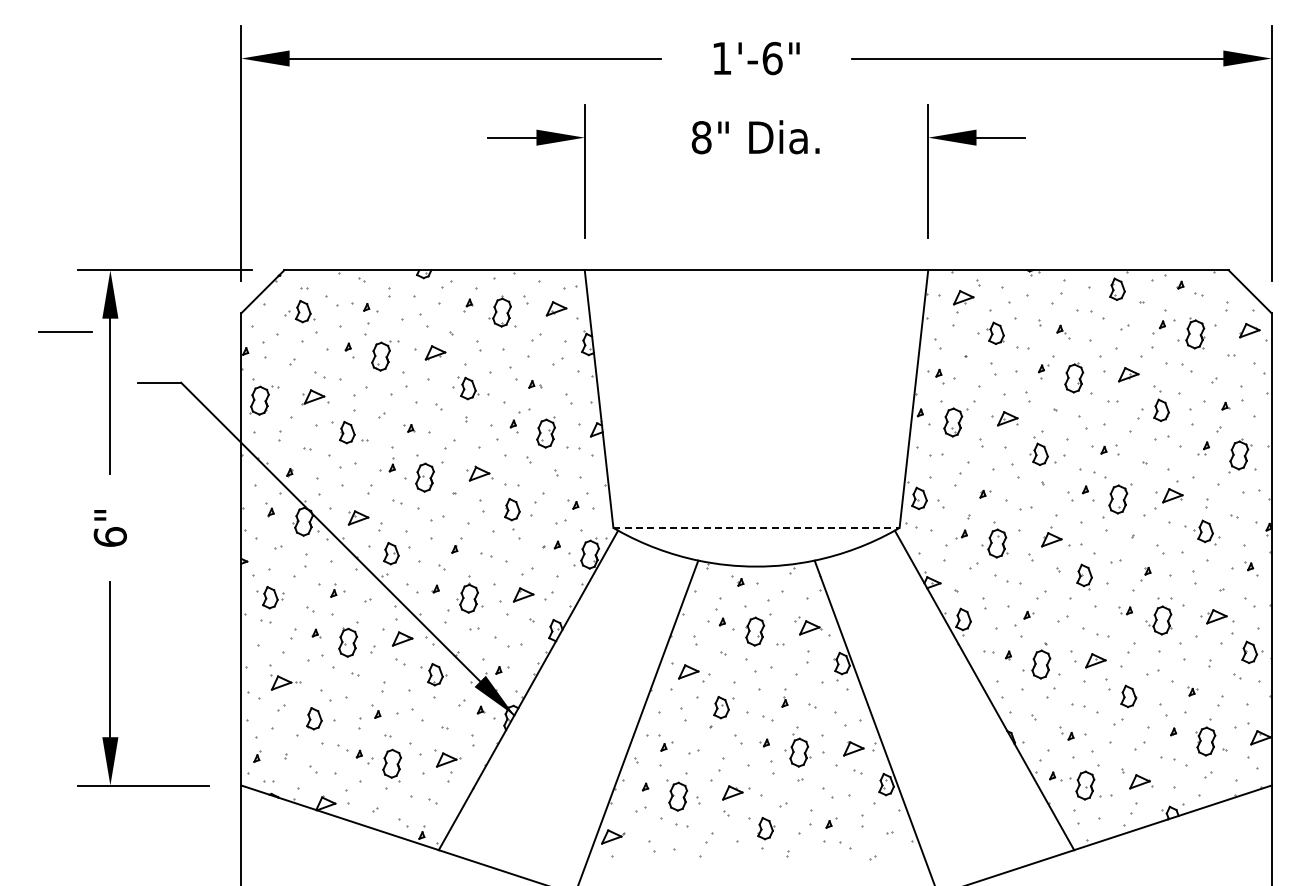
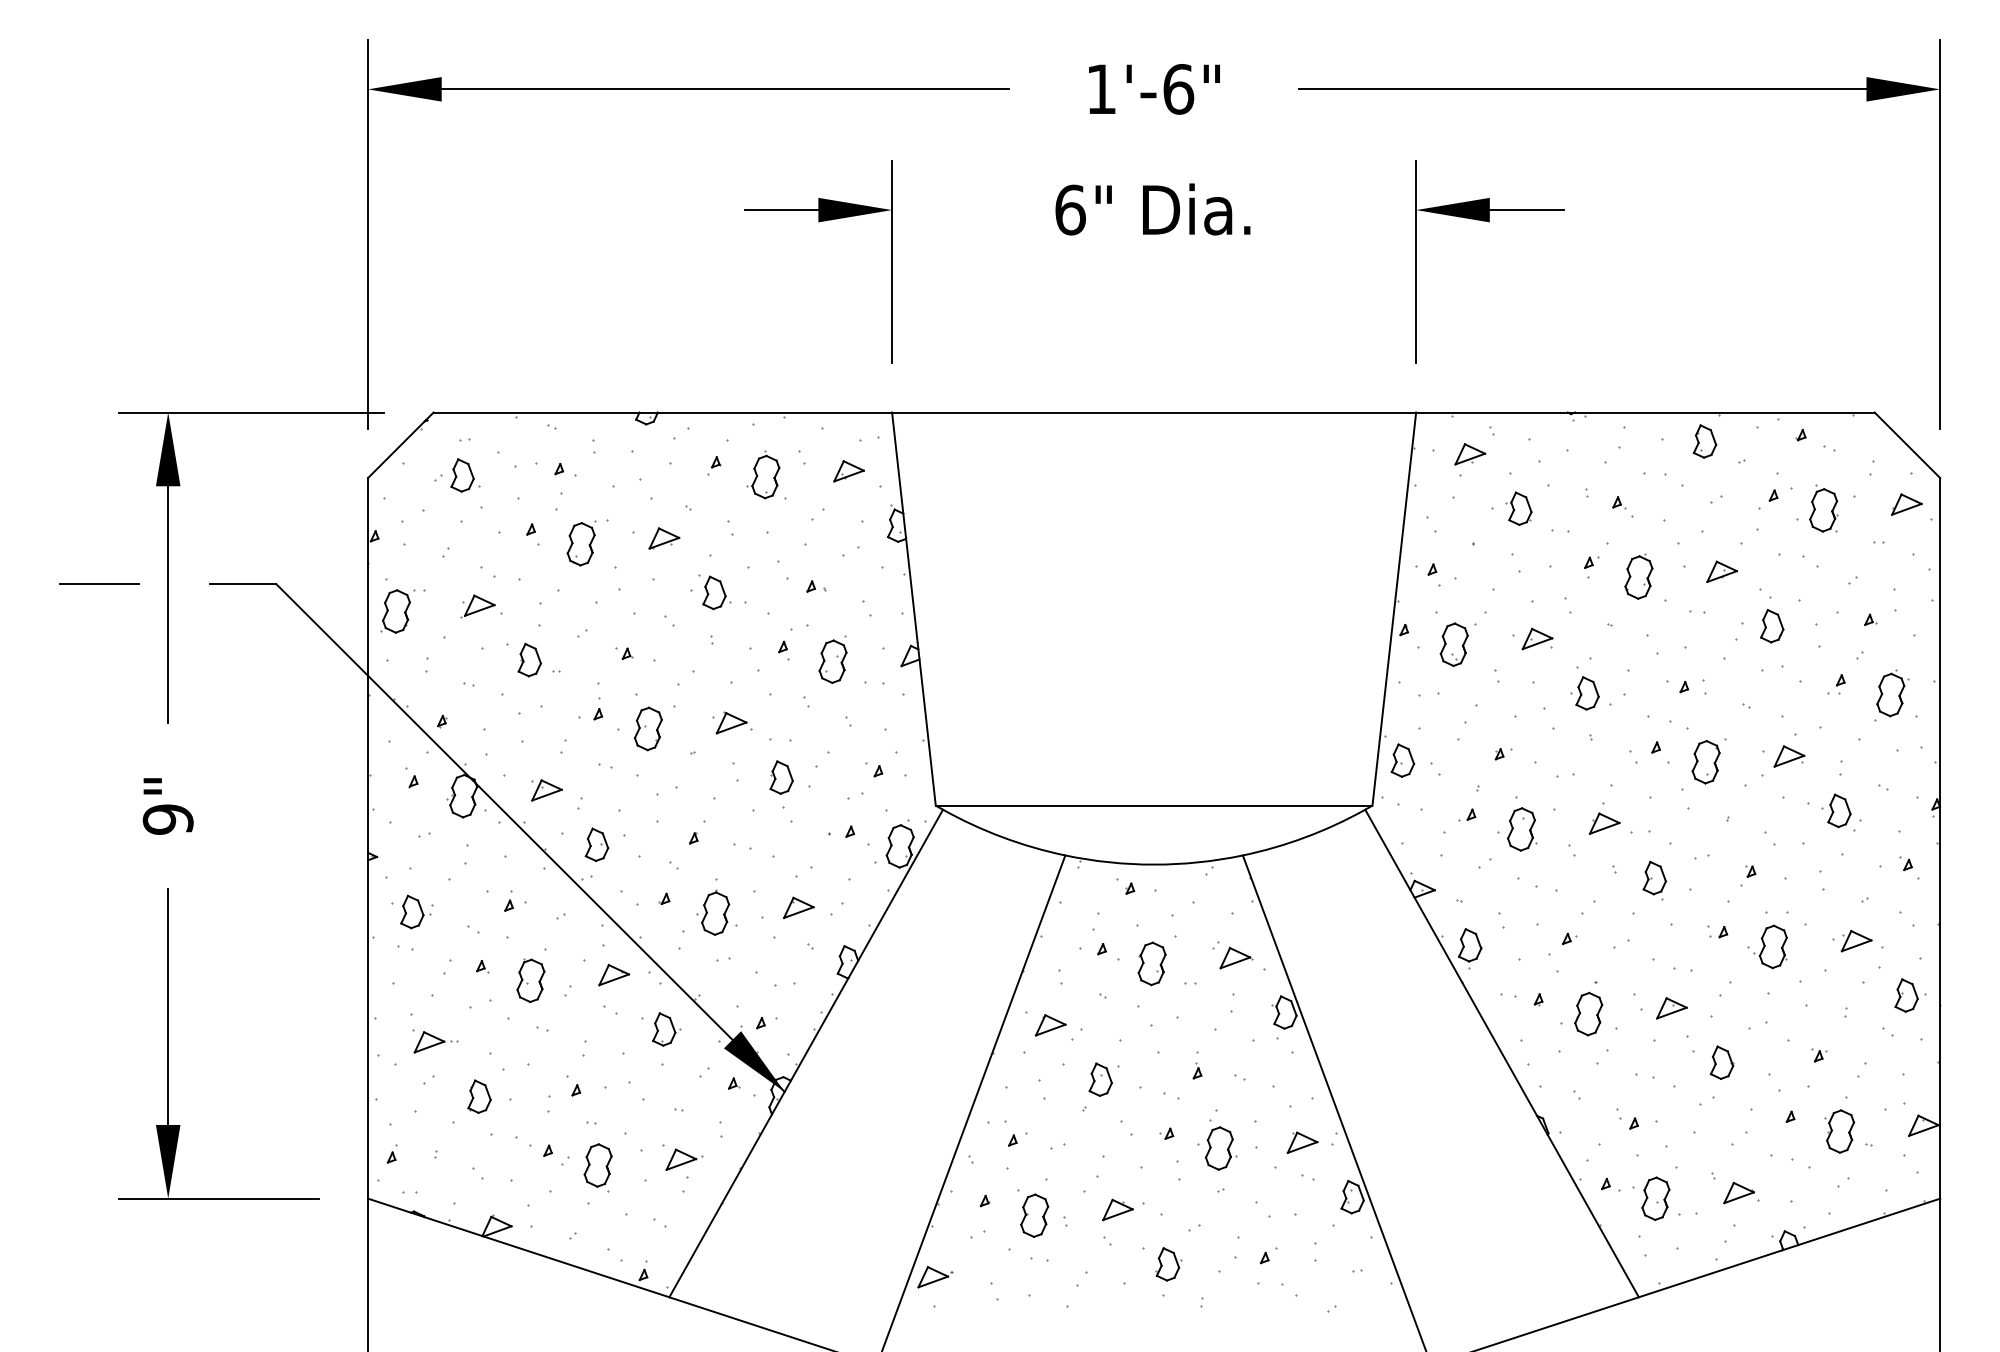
text: (701, 137) -> (1070, 209), 8" -> 6"
line: (65, 331) -> (99, 583), moved
line: (757, 527) -> (1155, 804), dashed -> solid
text: (110, 537) -> (168, 820), 6" -> 9"

